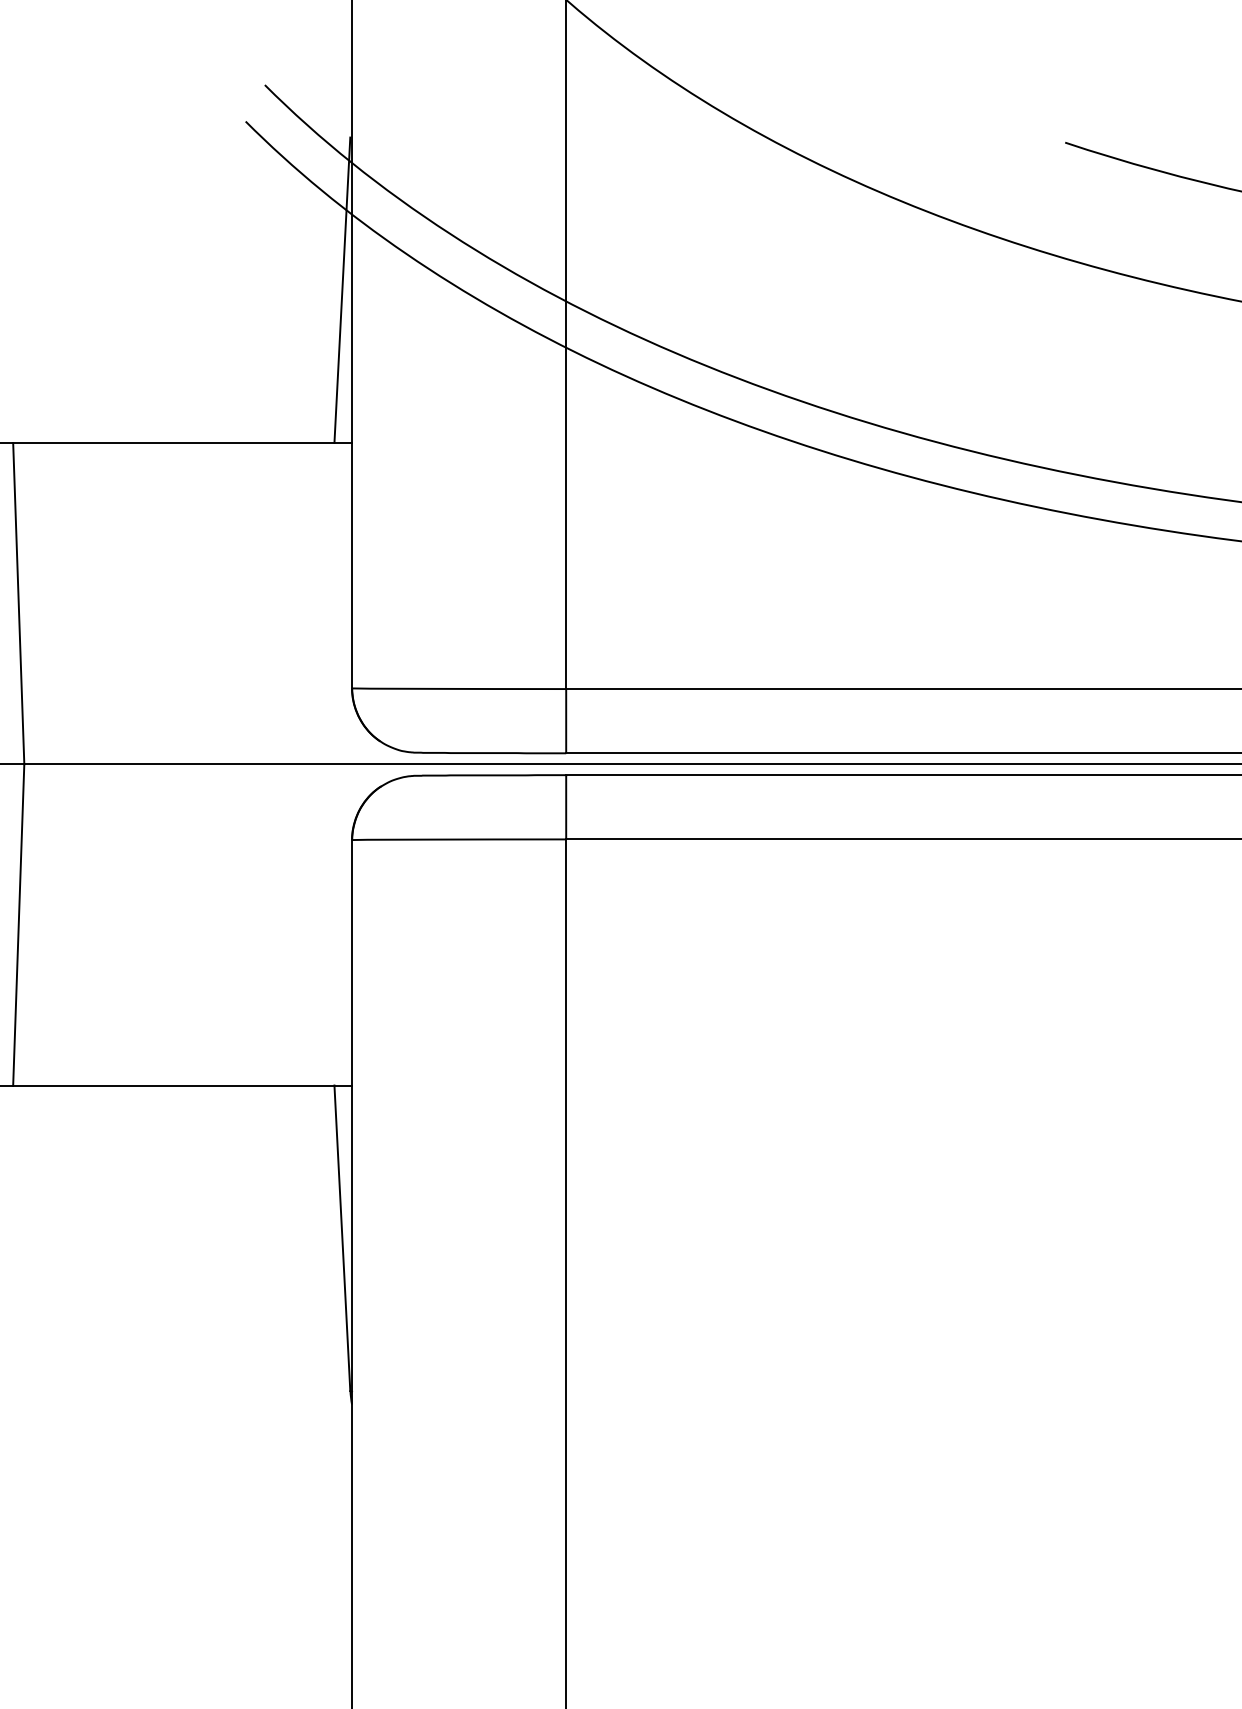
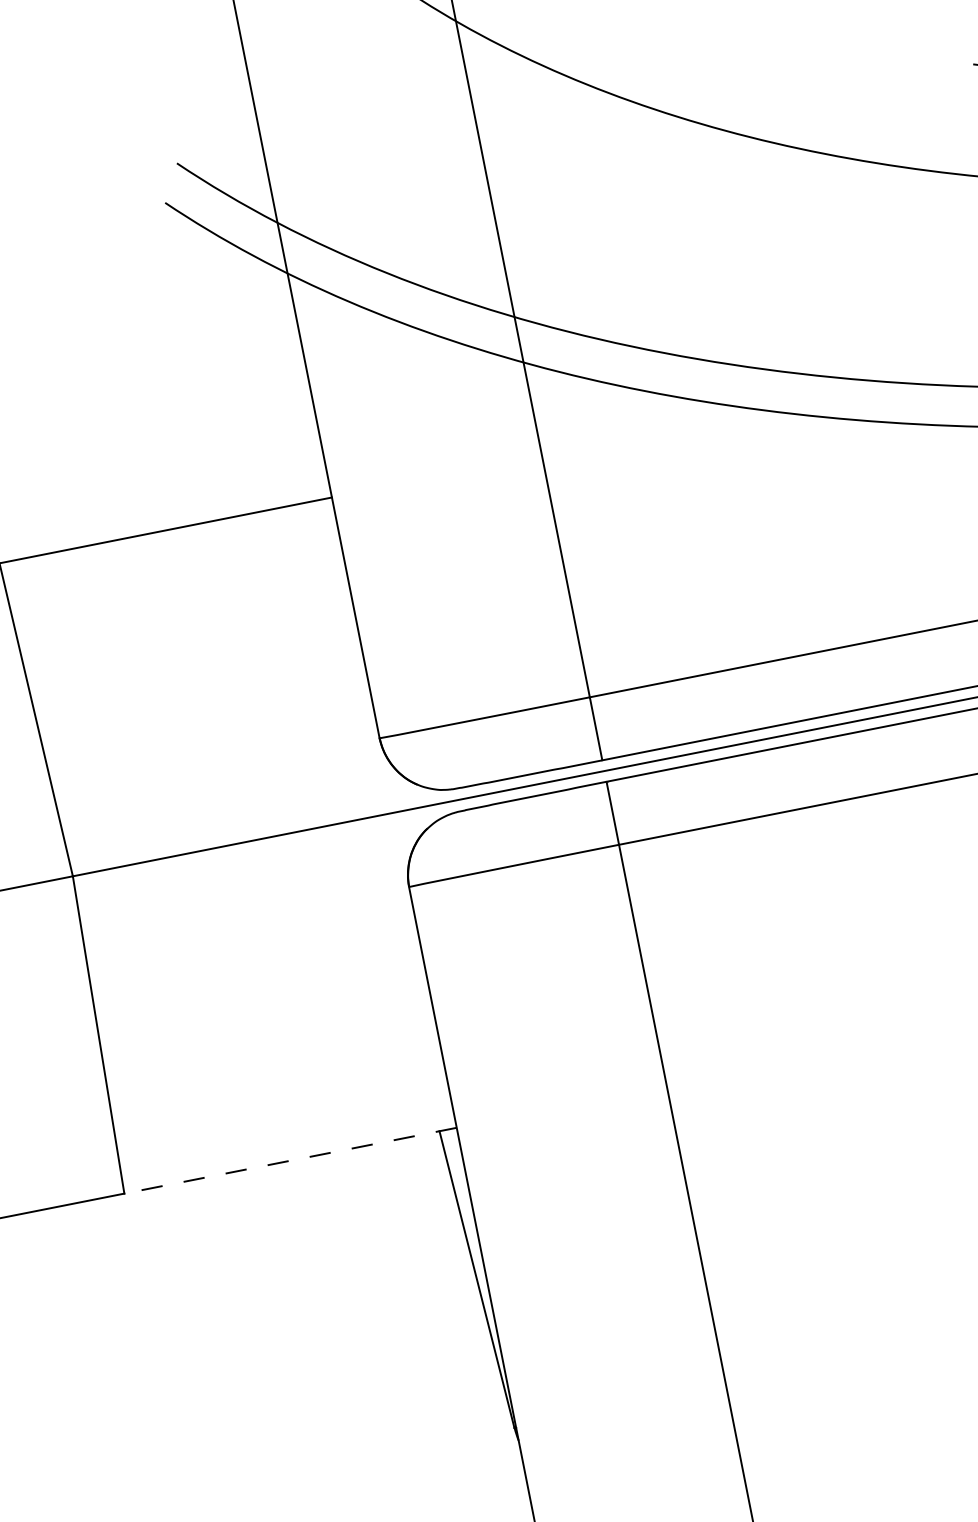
line: (342, 289) -> (292, 348), removed
line: (182, 1085) -> (290, 1160), solid -> dashed

